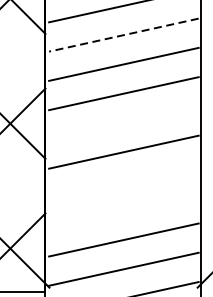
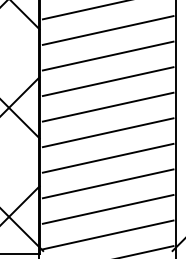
line: (124, 35) -> (108, 30), dashed -> solid
line: (123, 122) -> (107, 106), added
line: (123, 180) -> (107, 157), added
line: (123, 210) -> (107, 183), added

